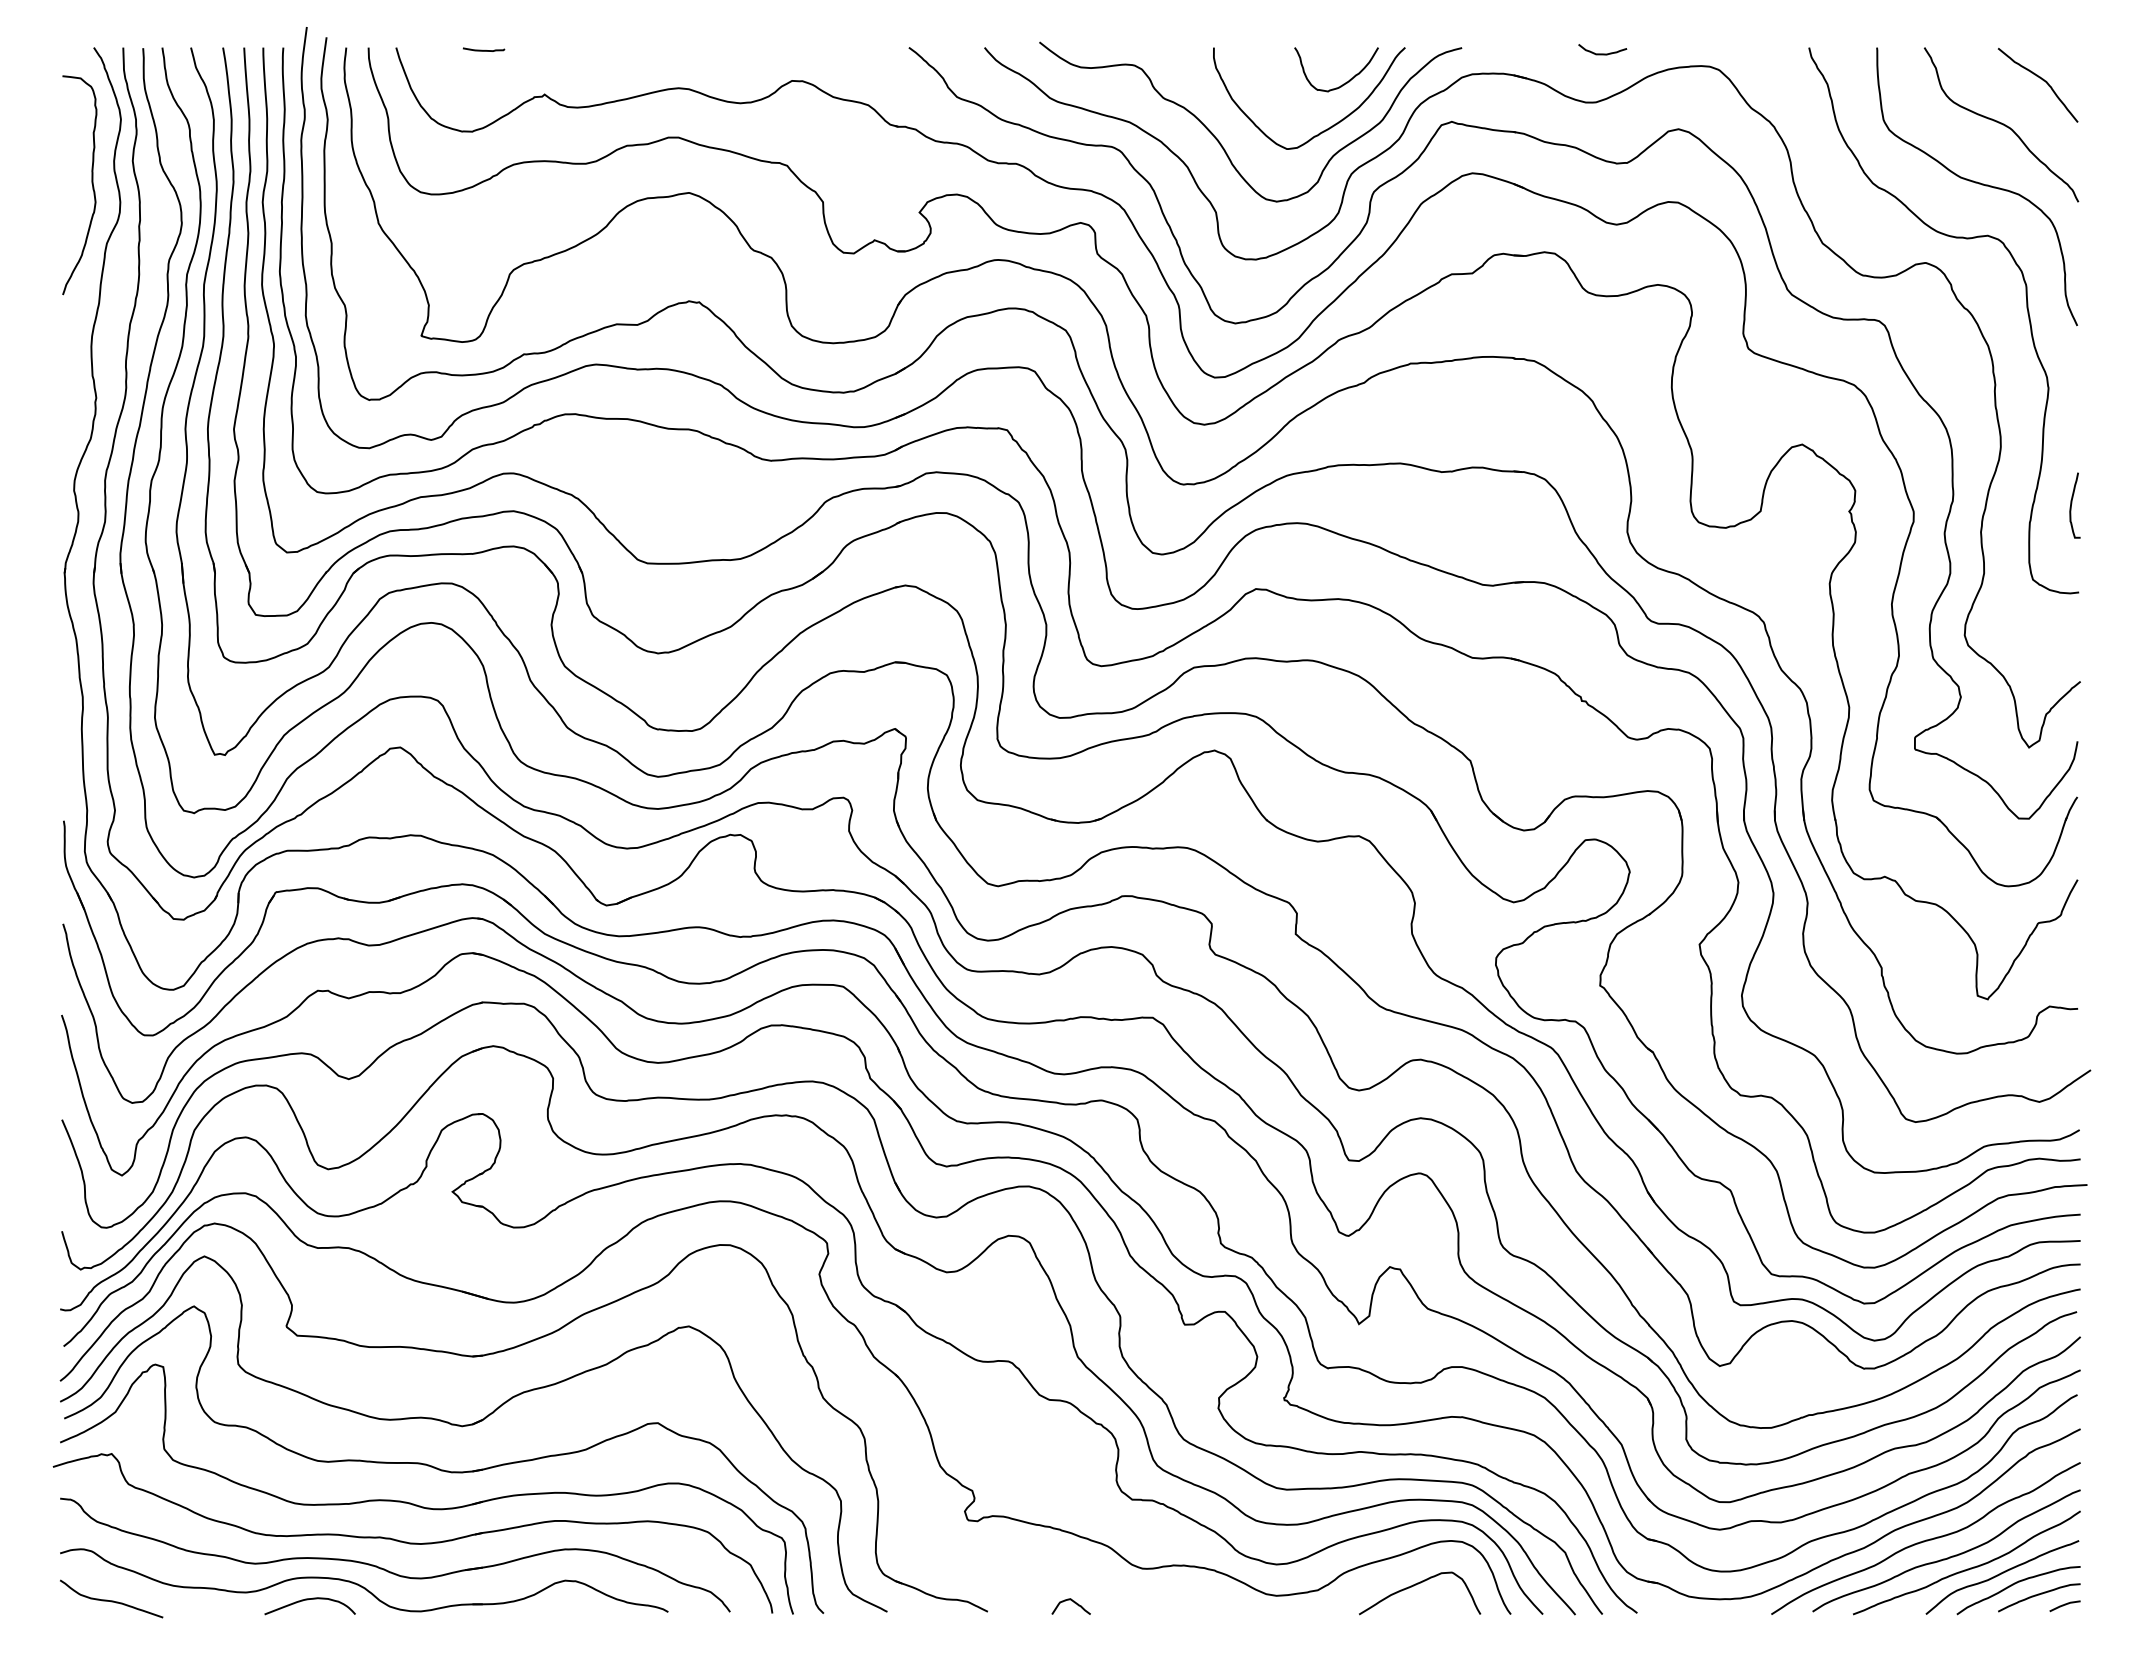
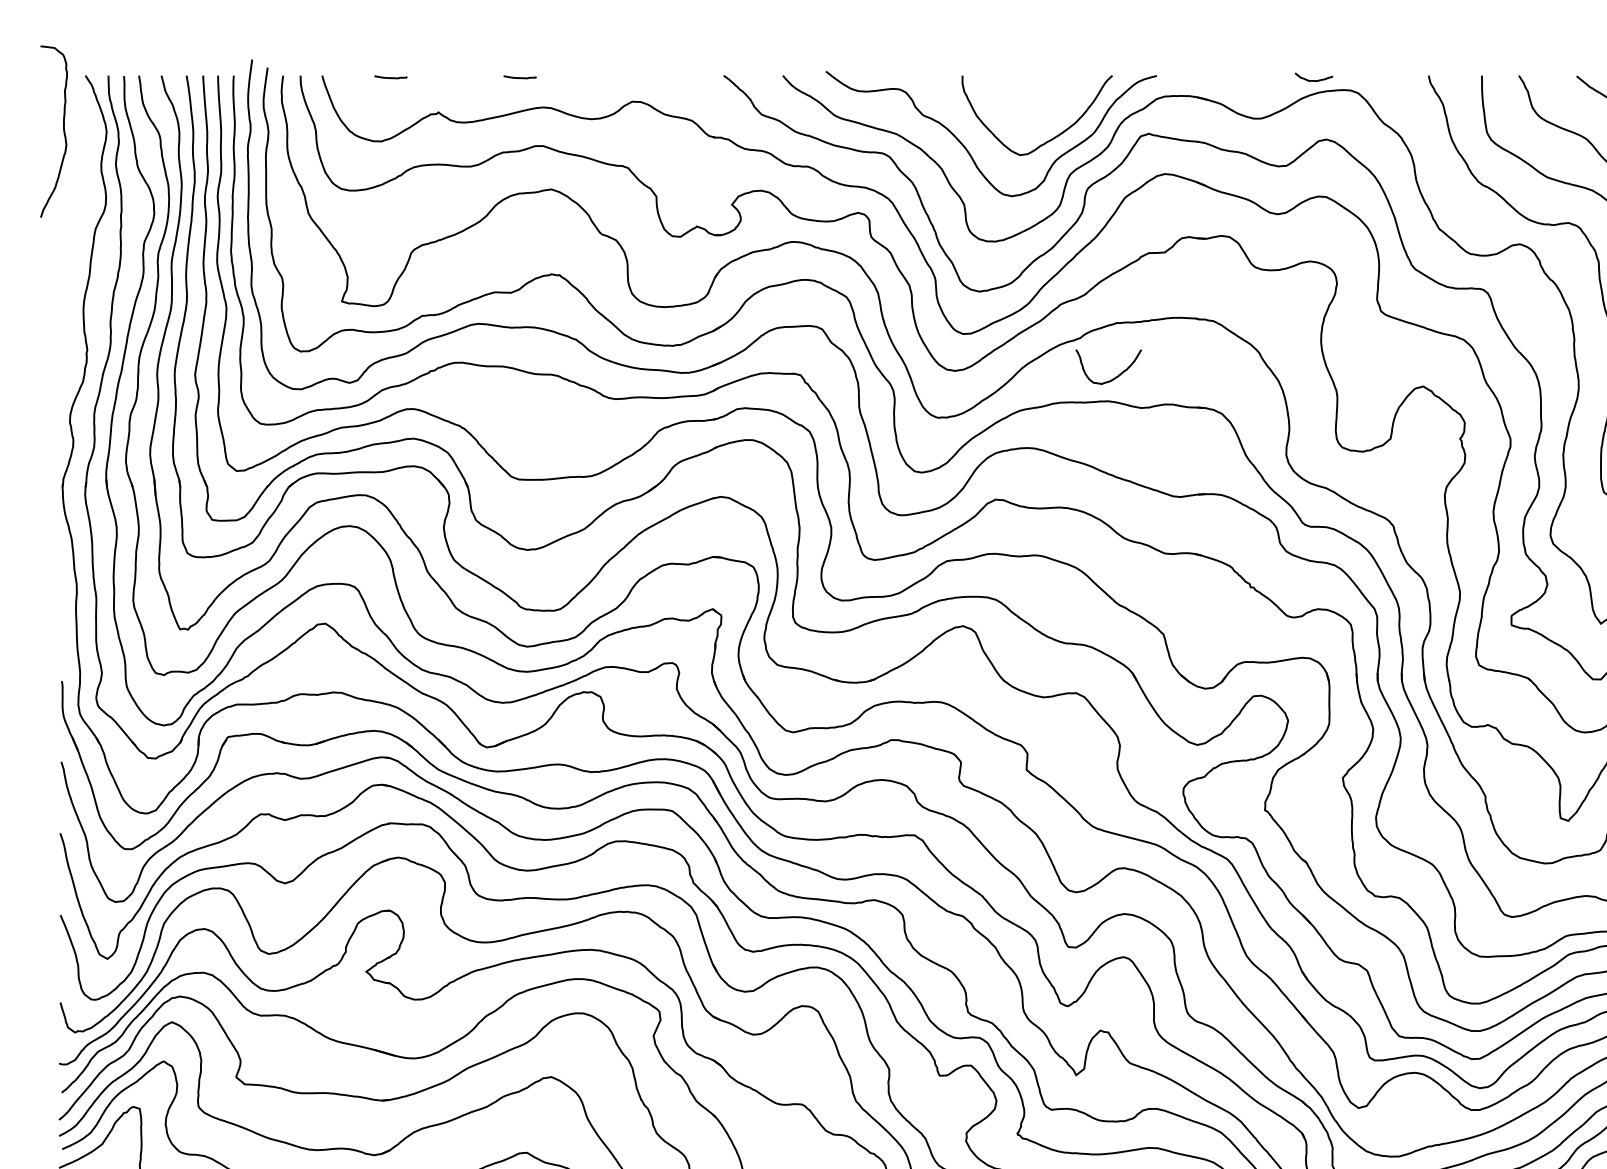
curve: (649, 50) -> (520, 77), added
curve: (1602, 53) -> (1313, 80), moved
curve: (1346, 81) -> (1116, 376), moved
curve: (91, 183) -> (63, 130), moved

